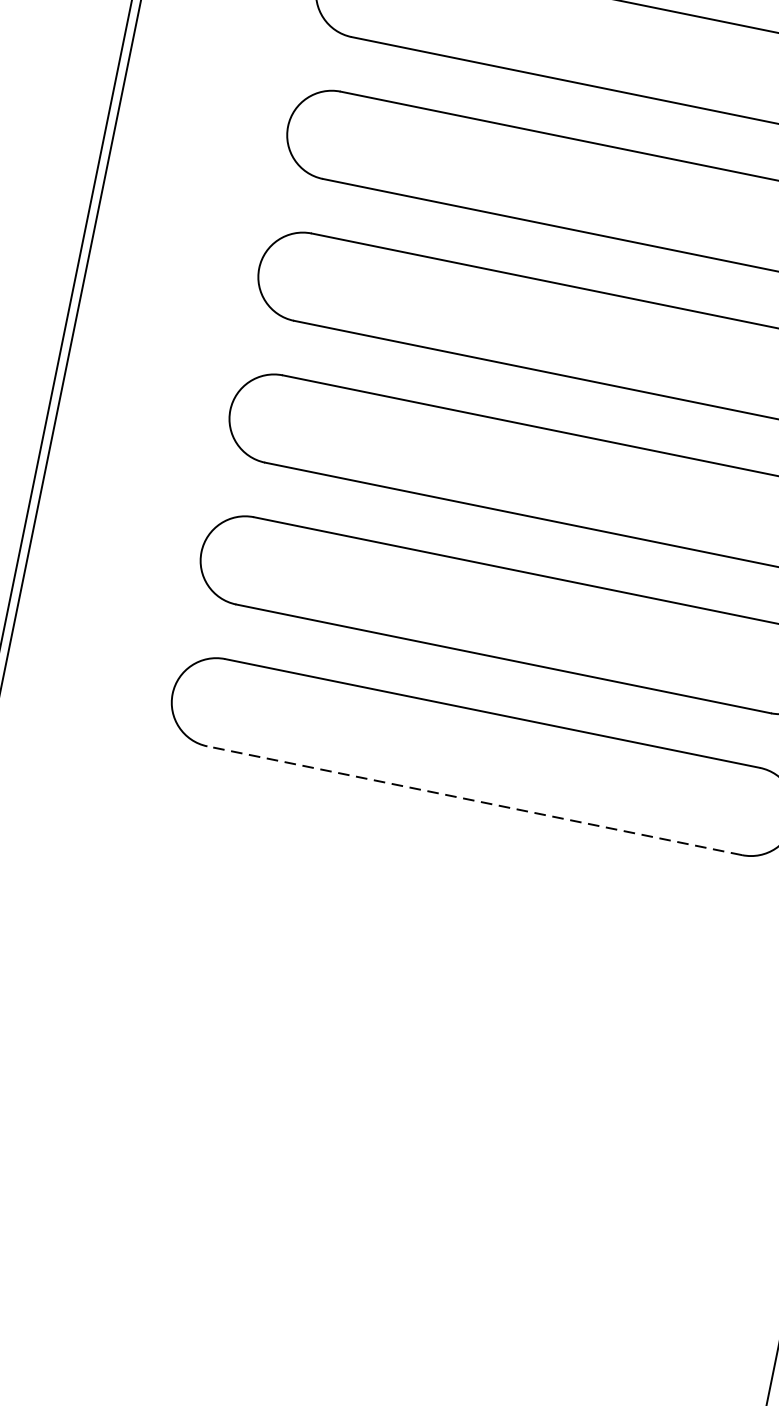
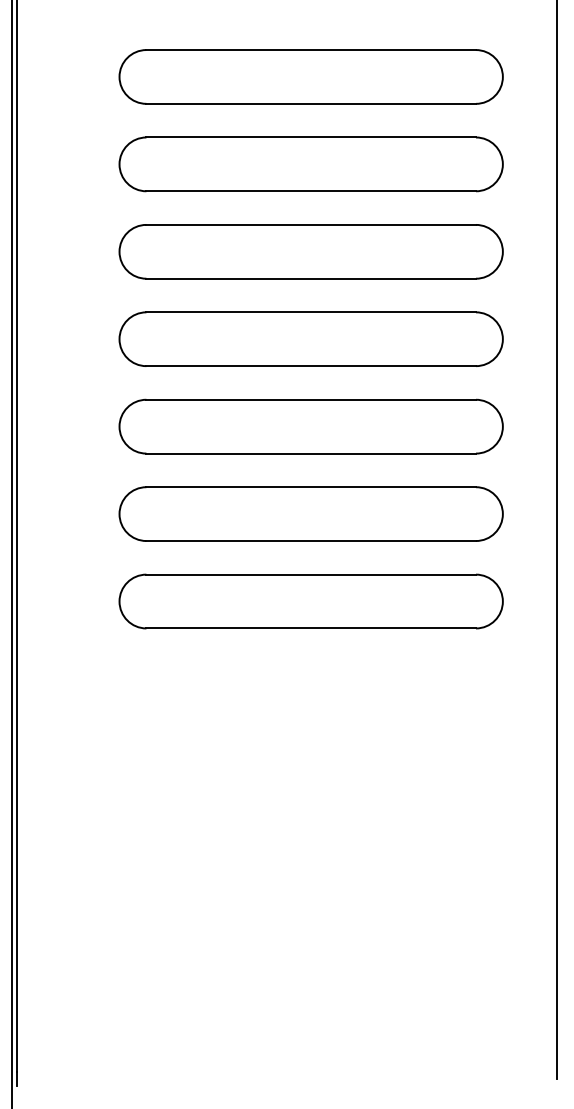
line: (475, 800) -> (311, 628), dashed -> solid

